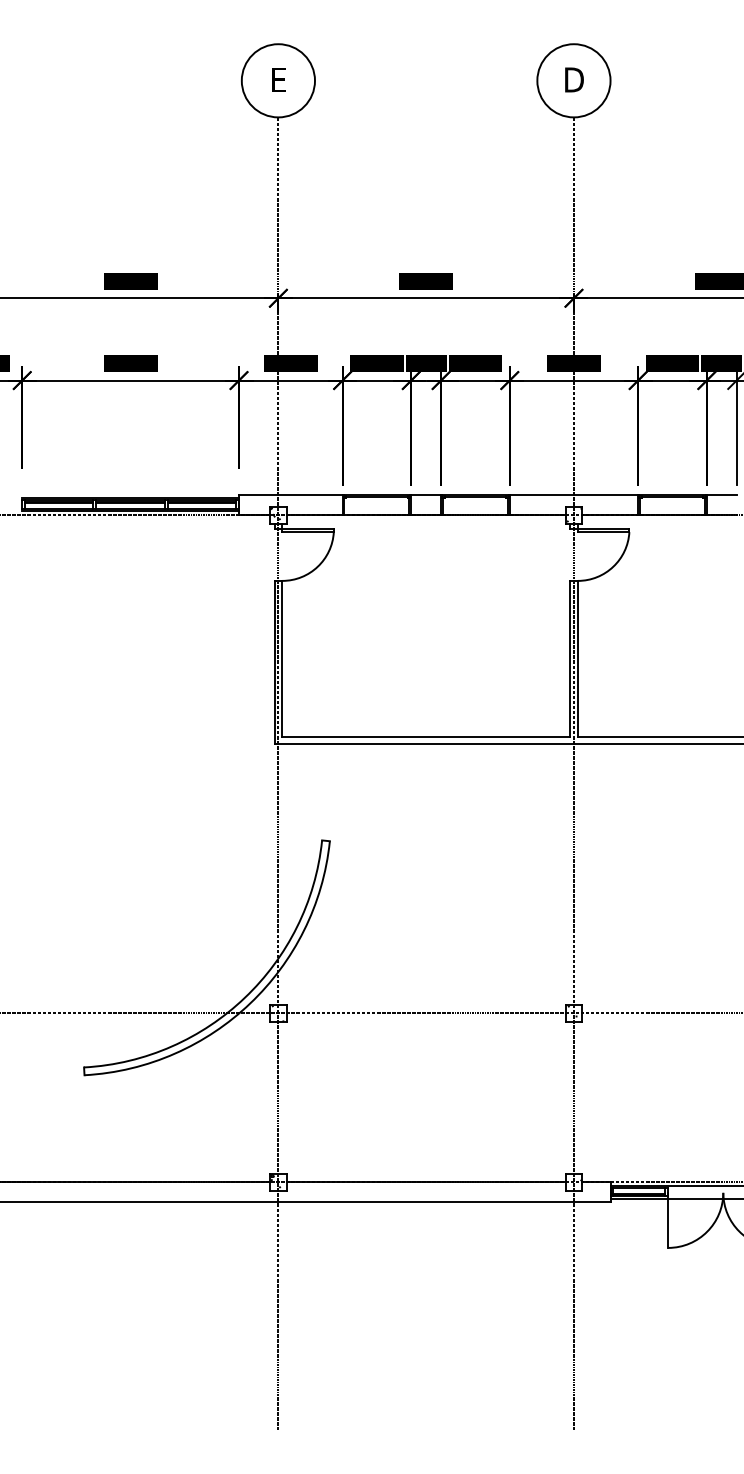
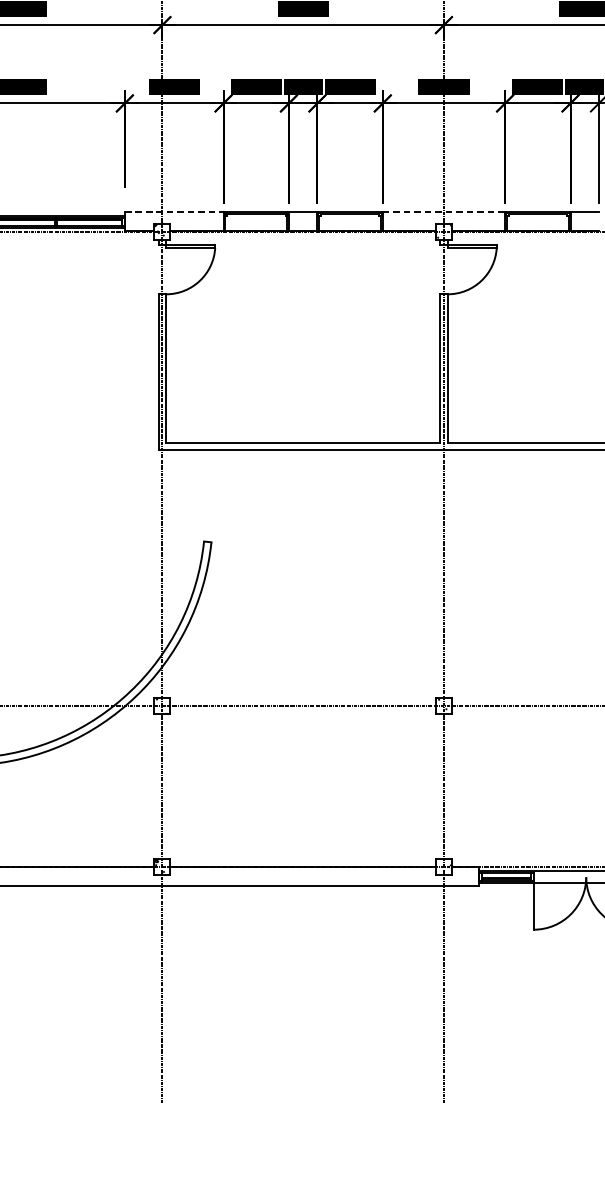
line: (290, 494) -> (173, 212), solid -> dashed
line: (574, 494) -> (444, 212), solid -> dashed

